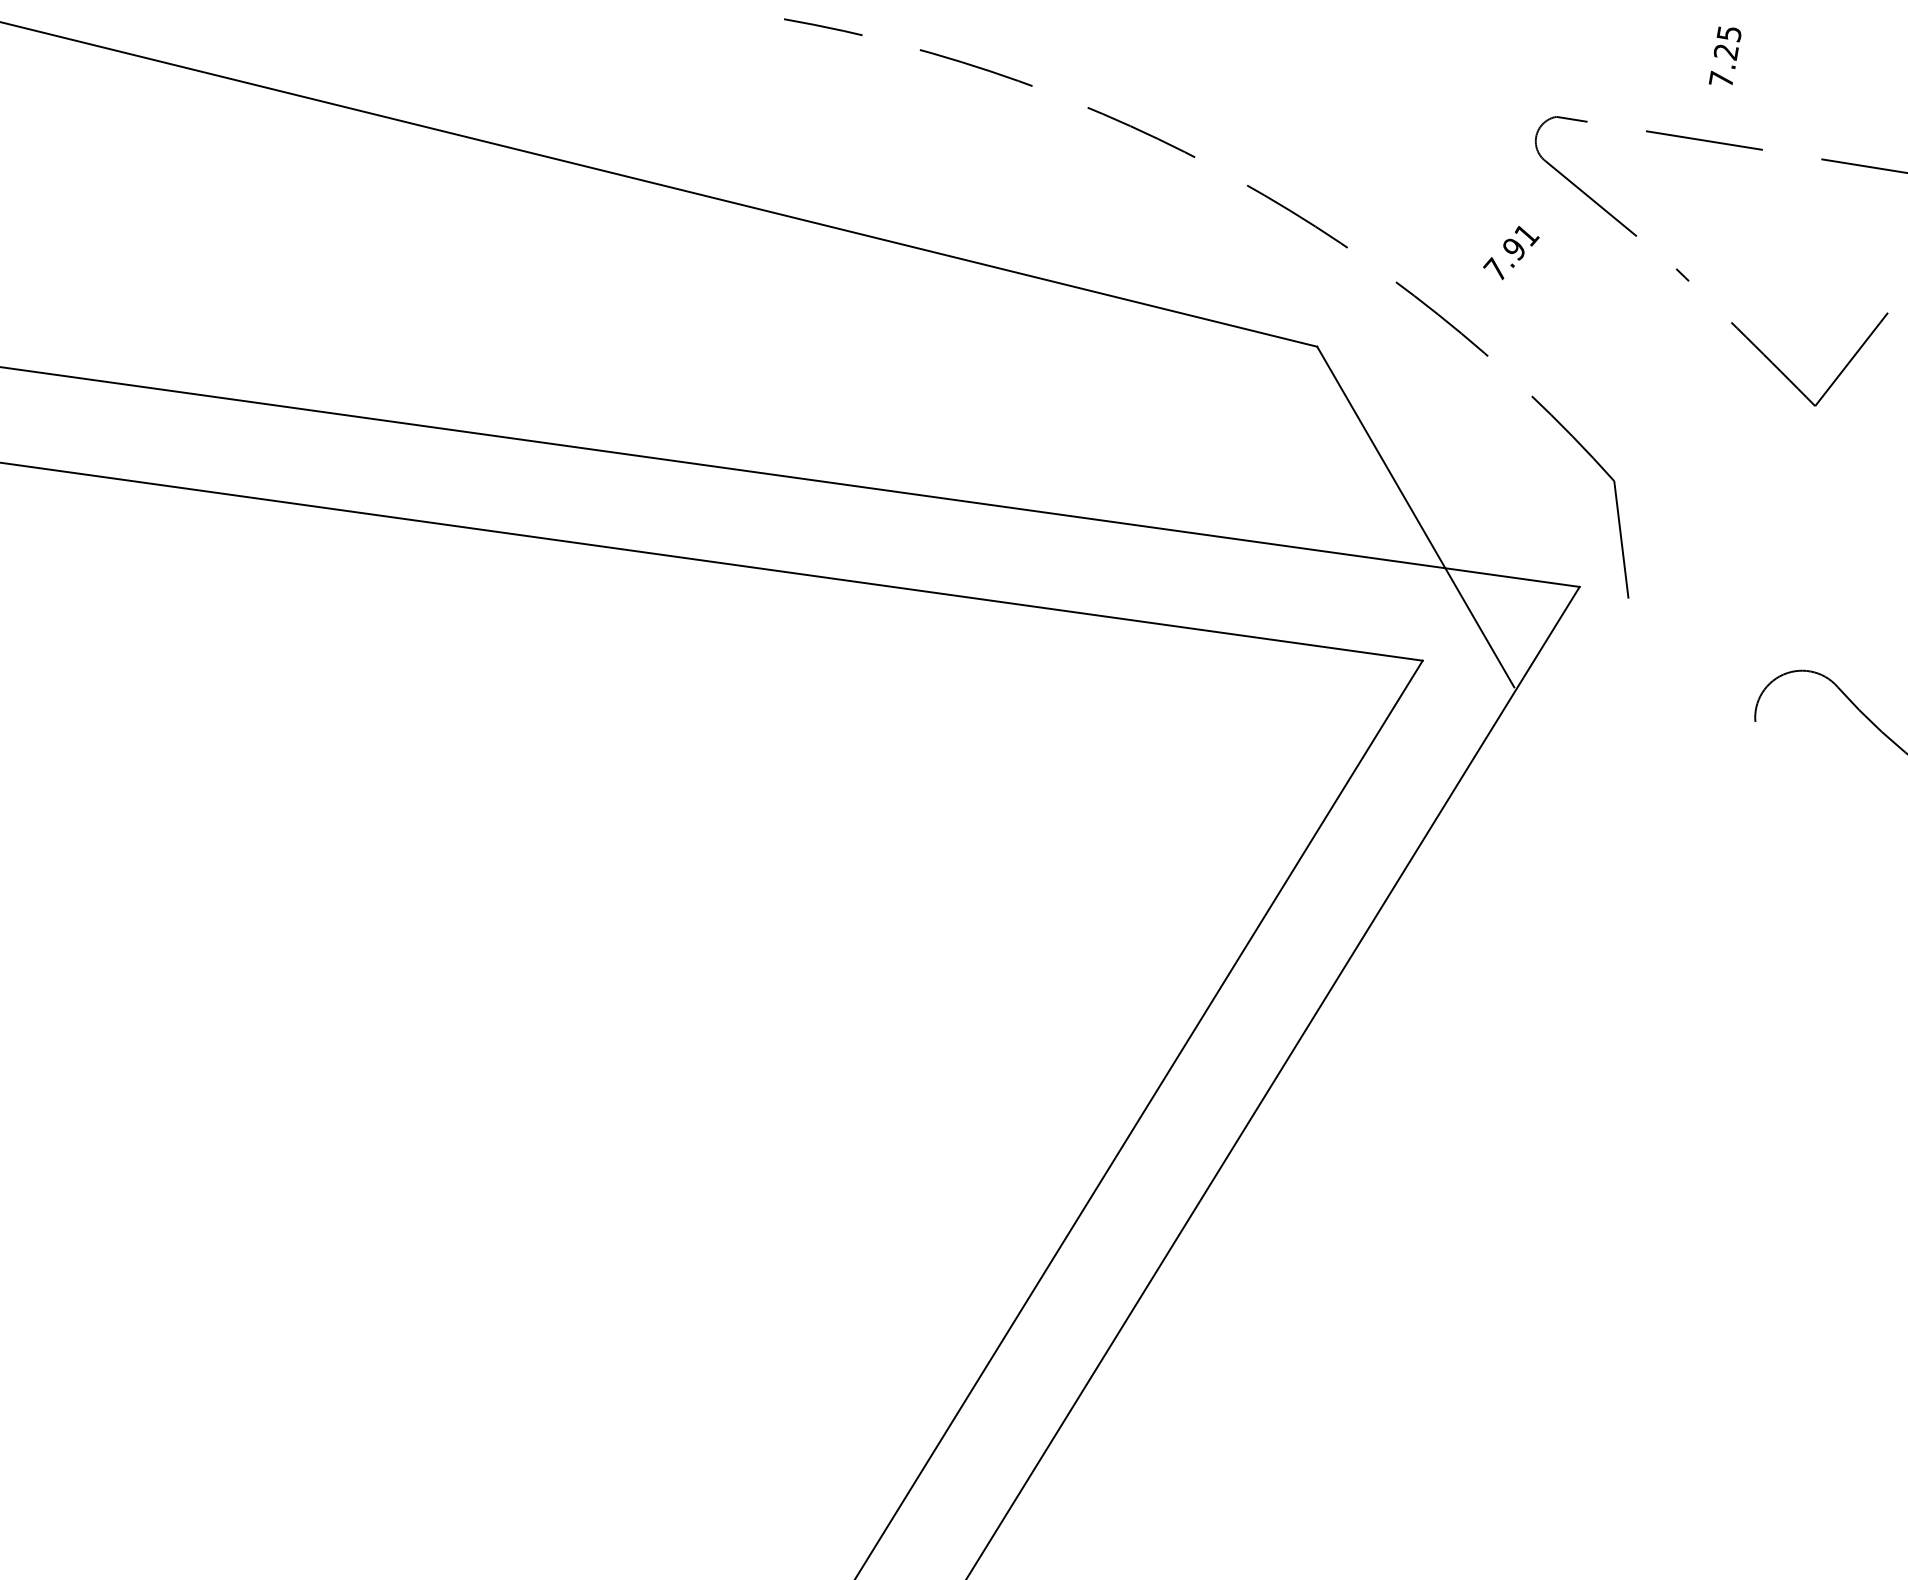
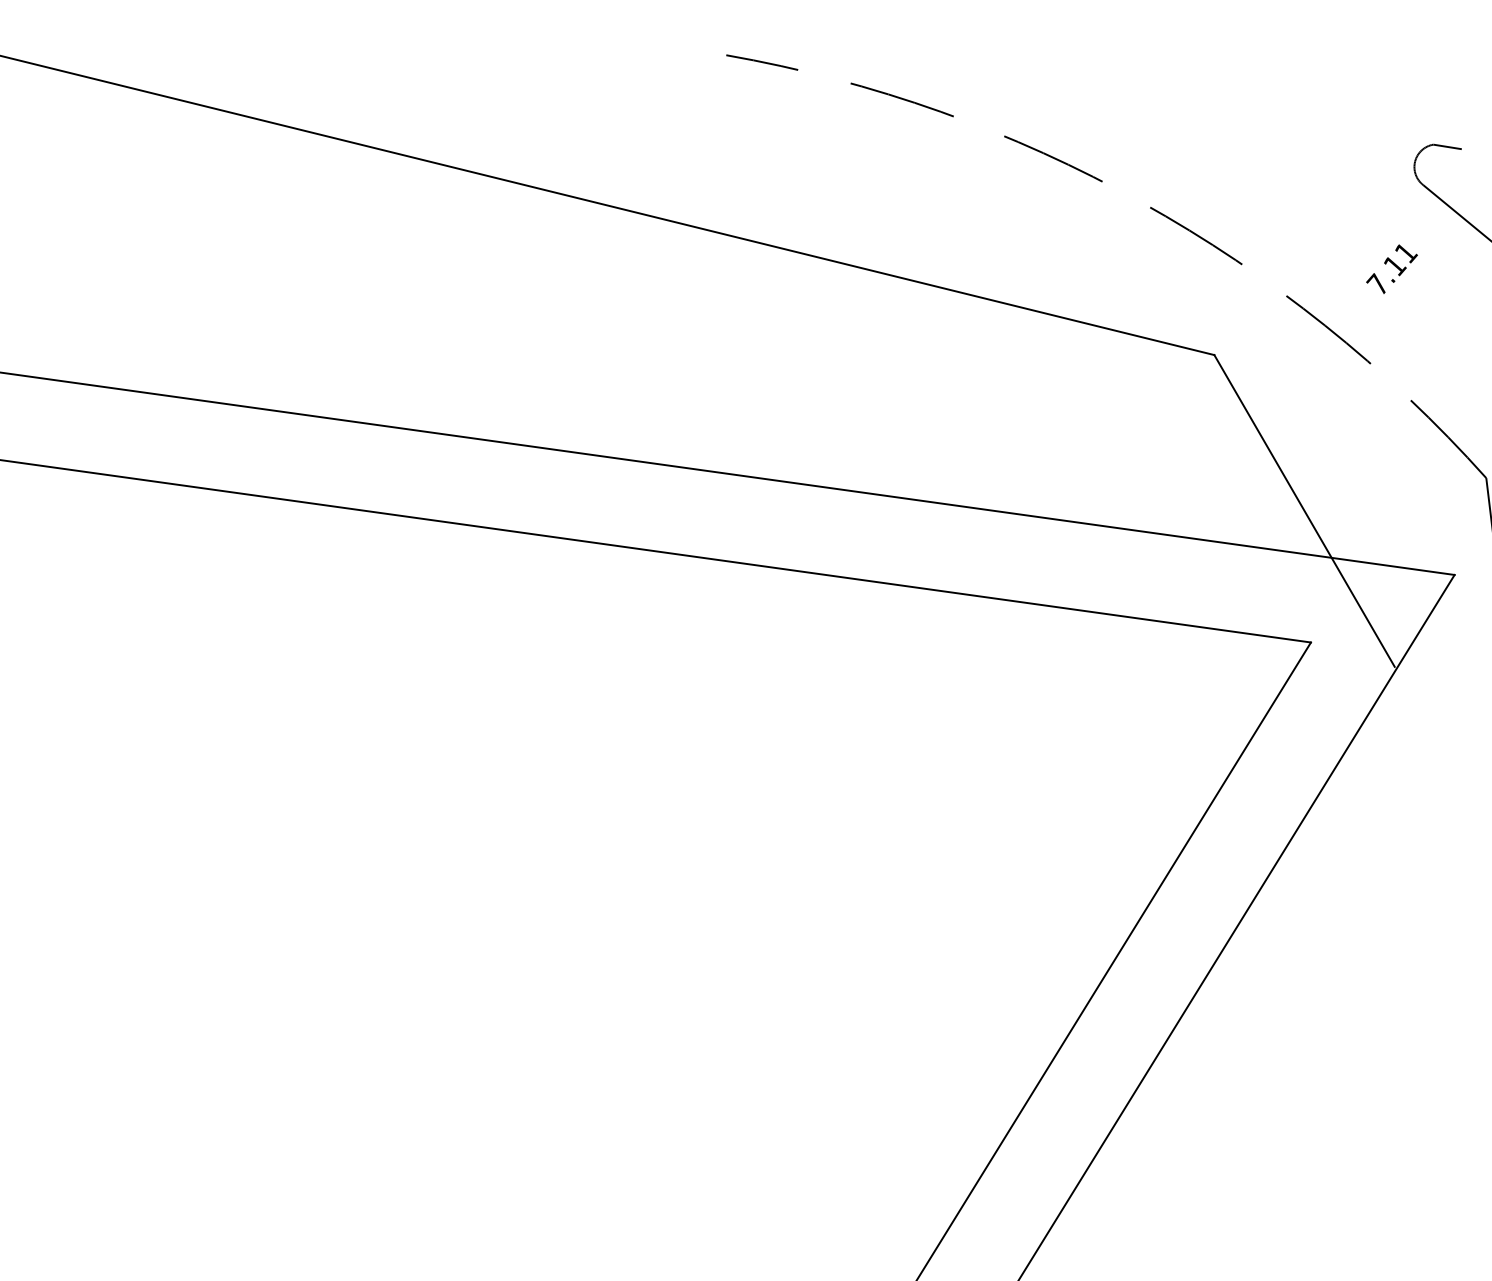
text: (1514, 249) -> (1394, 266), 7.91 -> 7.11

